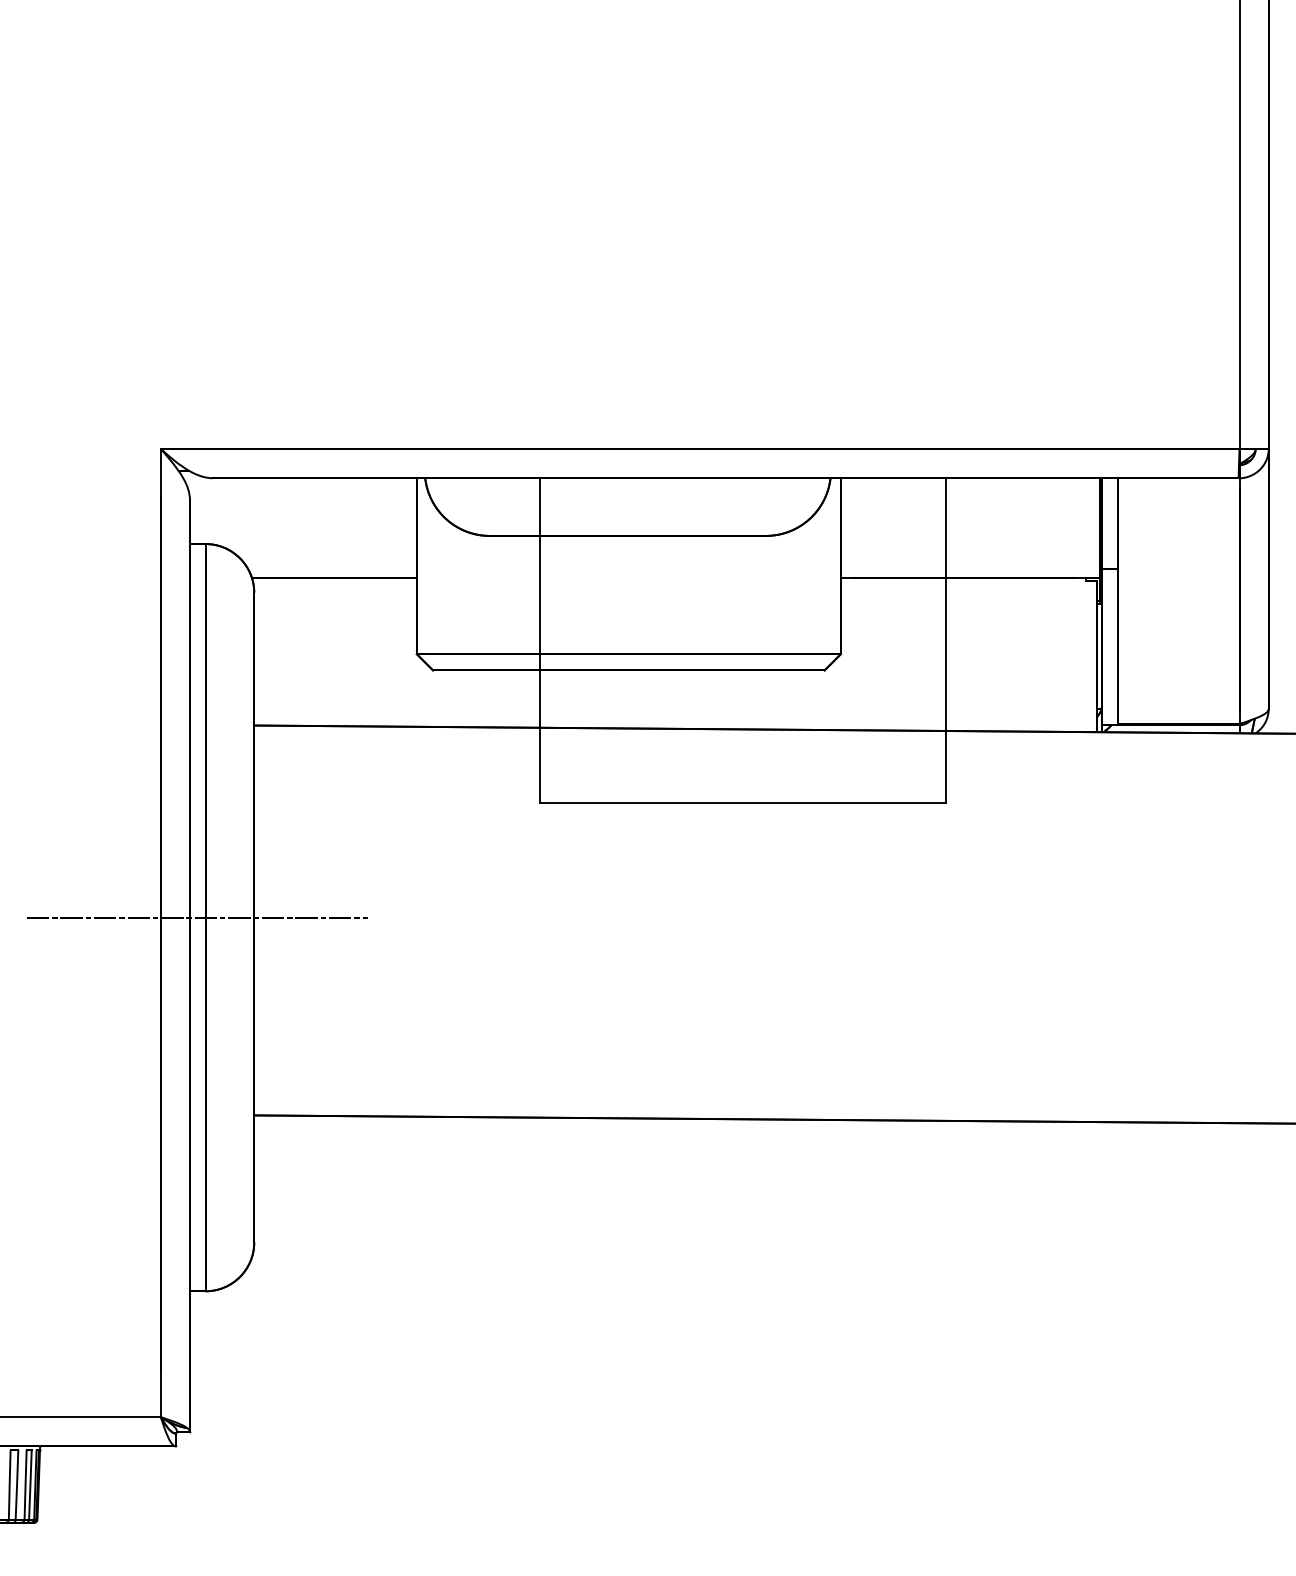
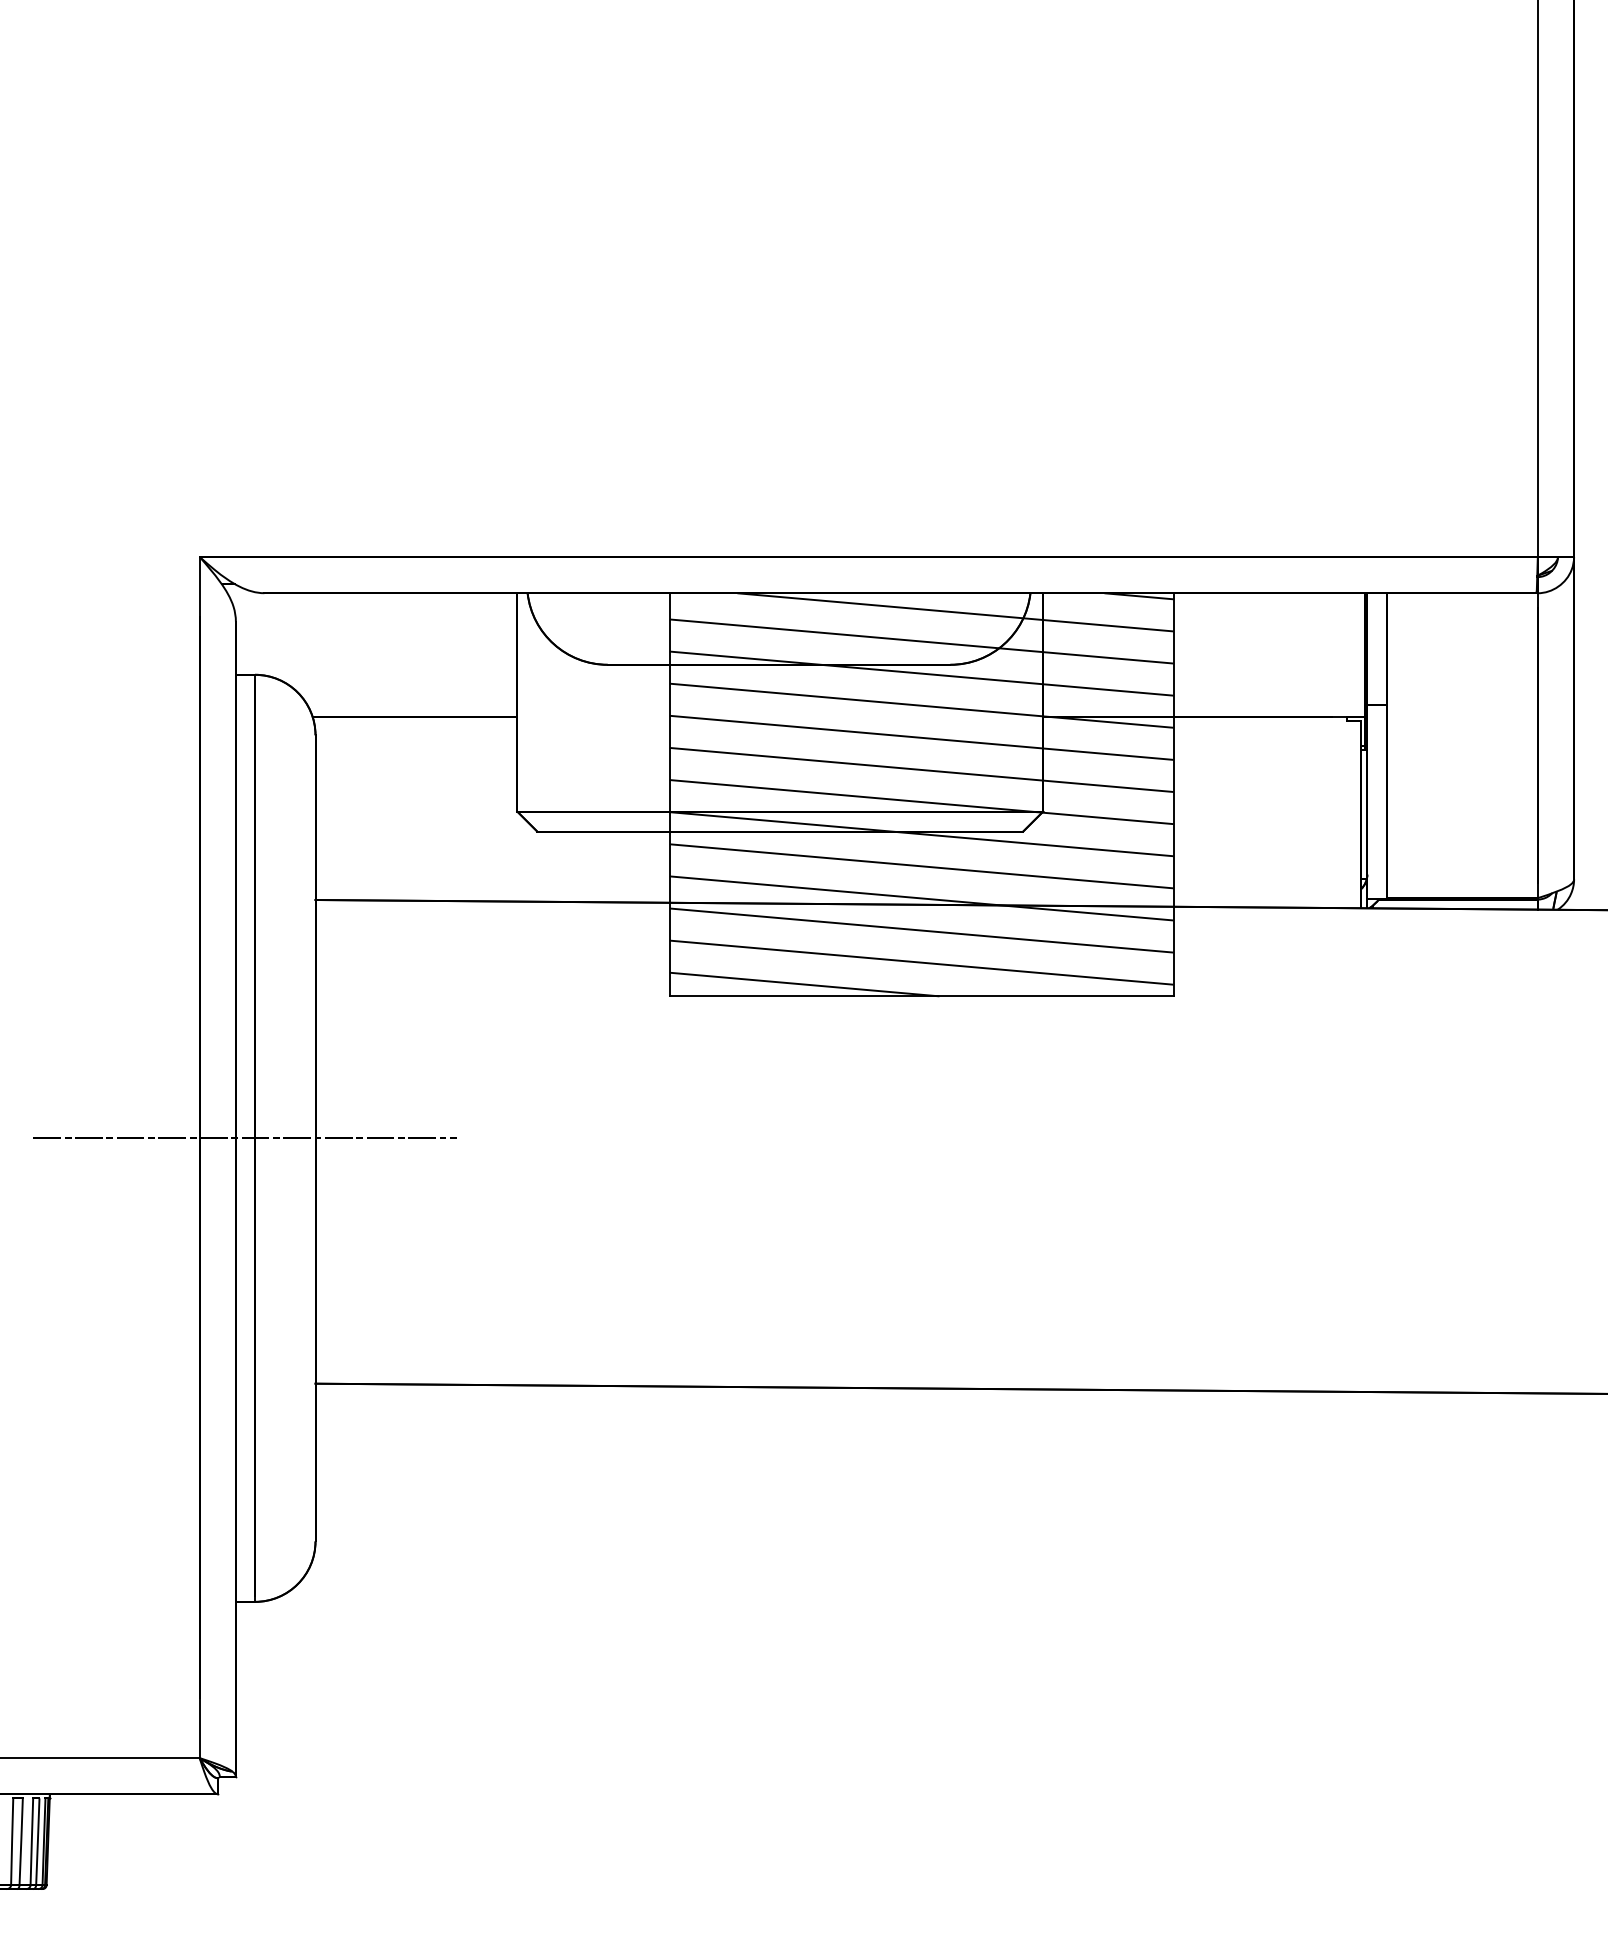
hatch: (742, 640) -> (921, 794), added

